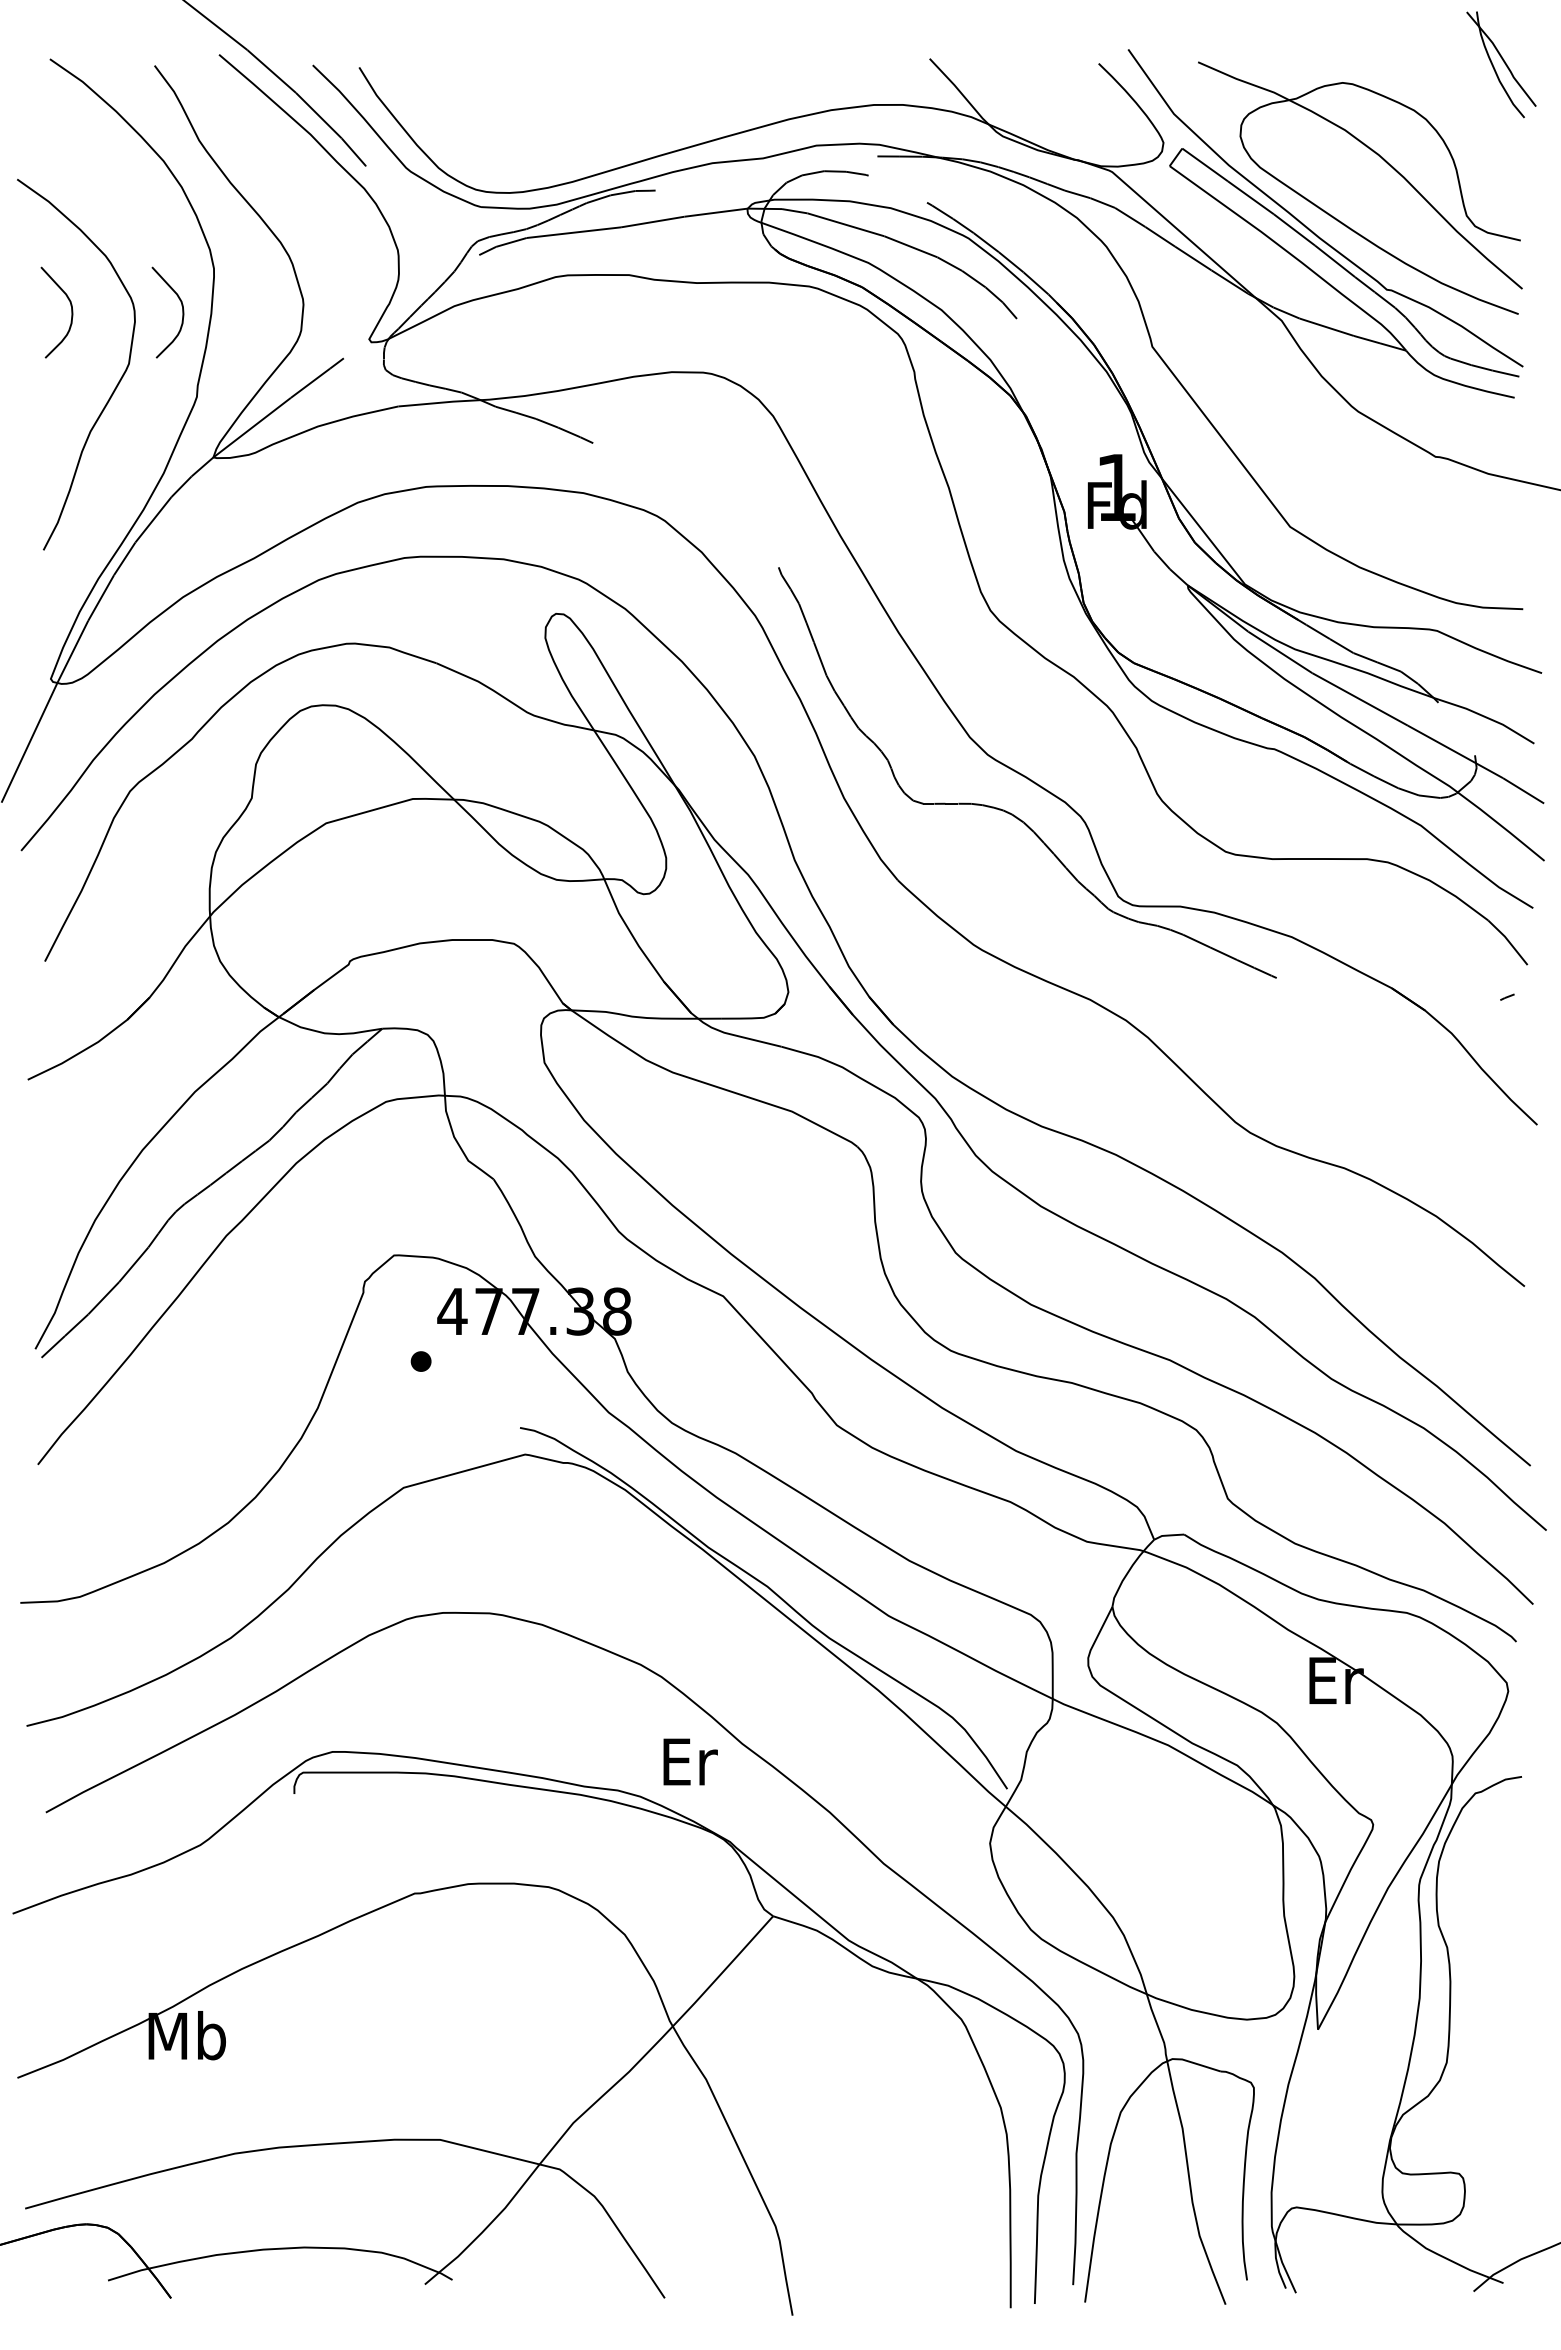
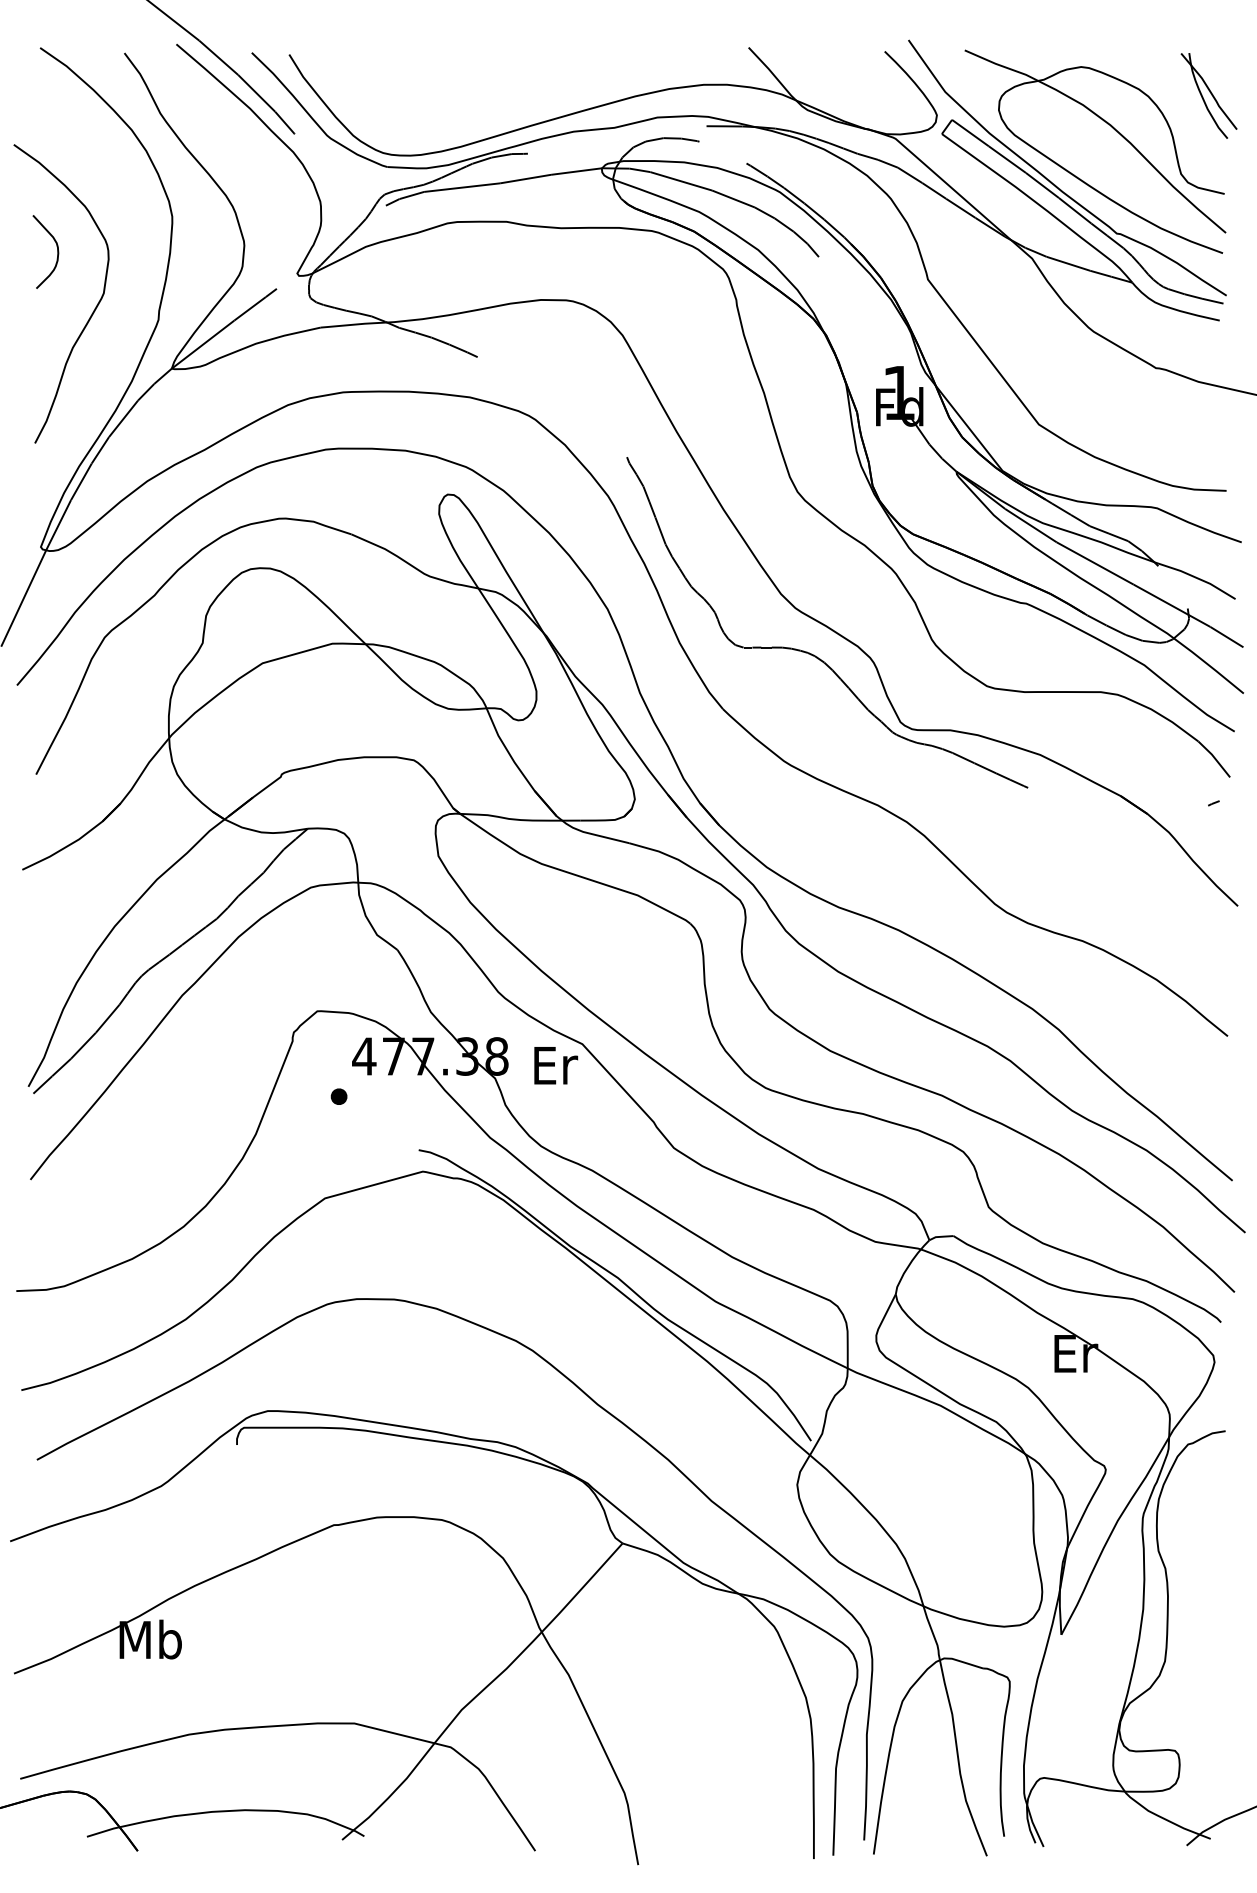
part: (1501, 64) -> (1209, 95), moved
curve: (182, 312) -> (146, 251), removed
text: (690, 1761) -> (556, 1065), moved

